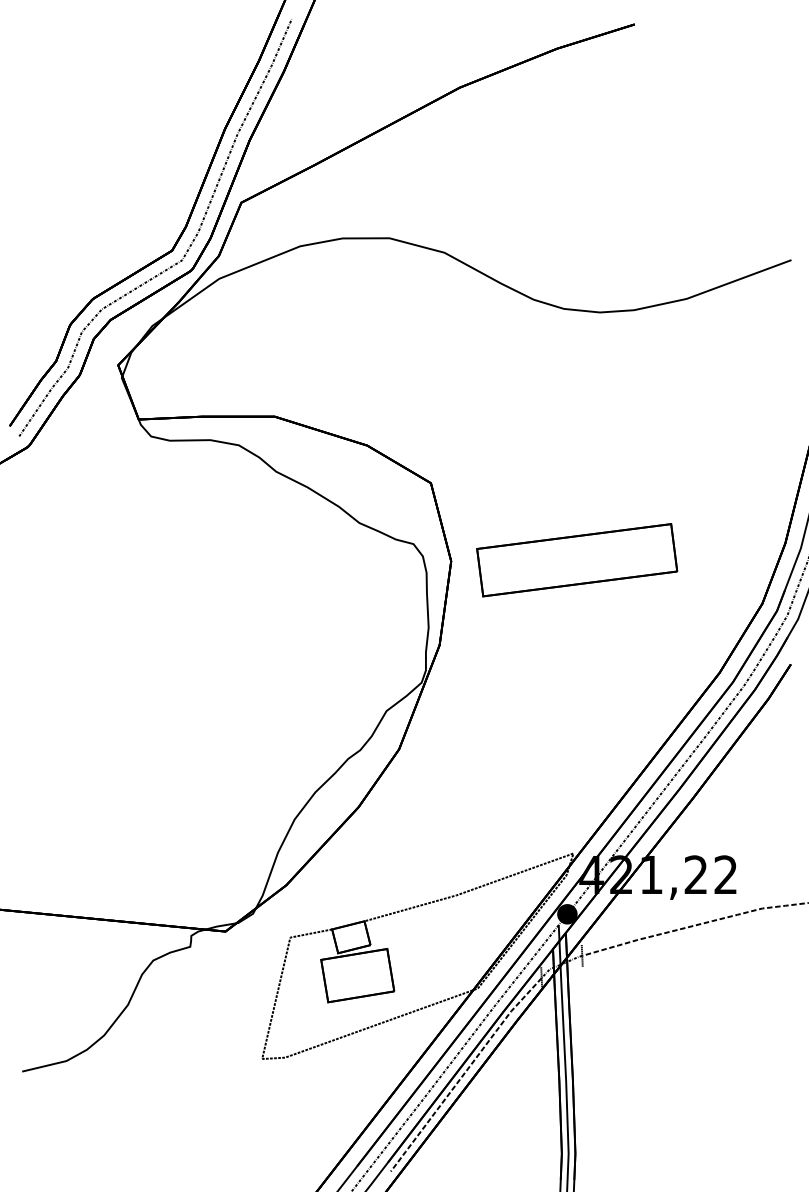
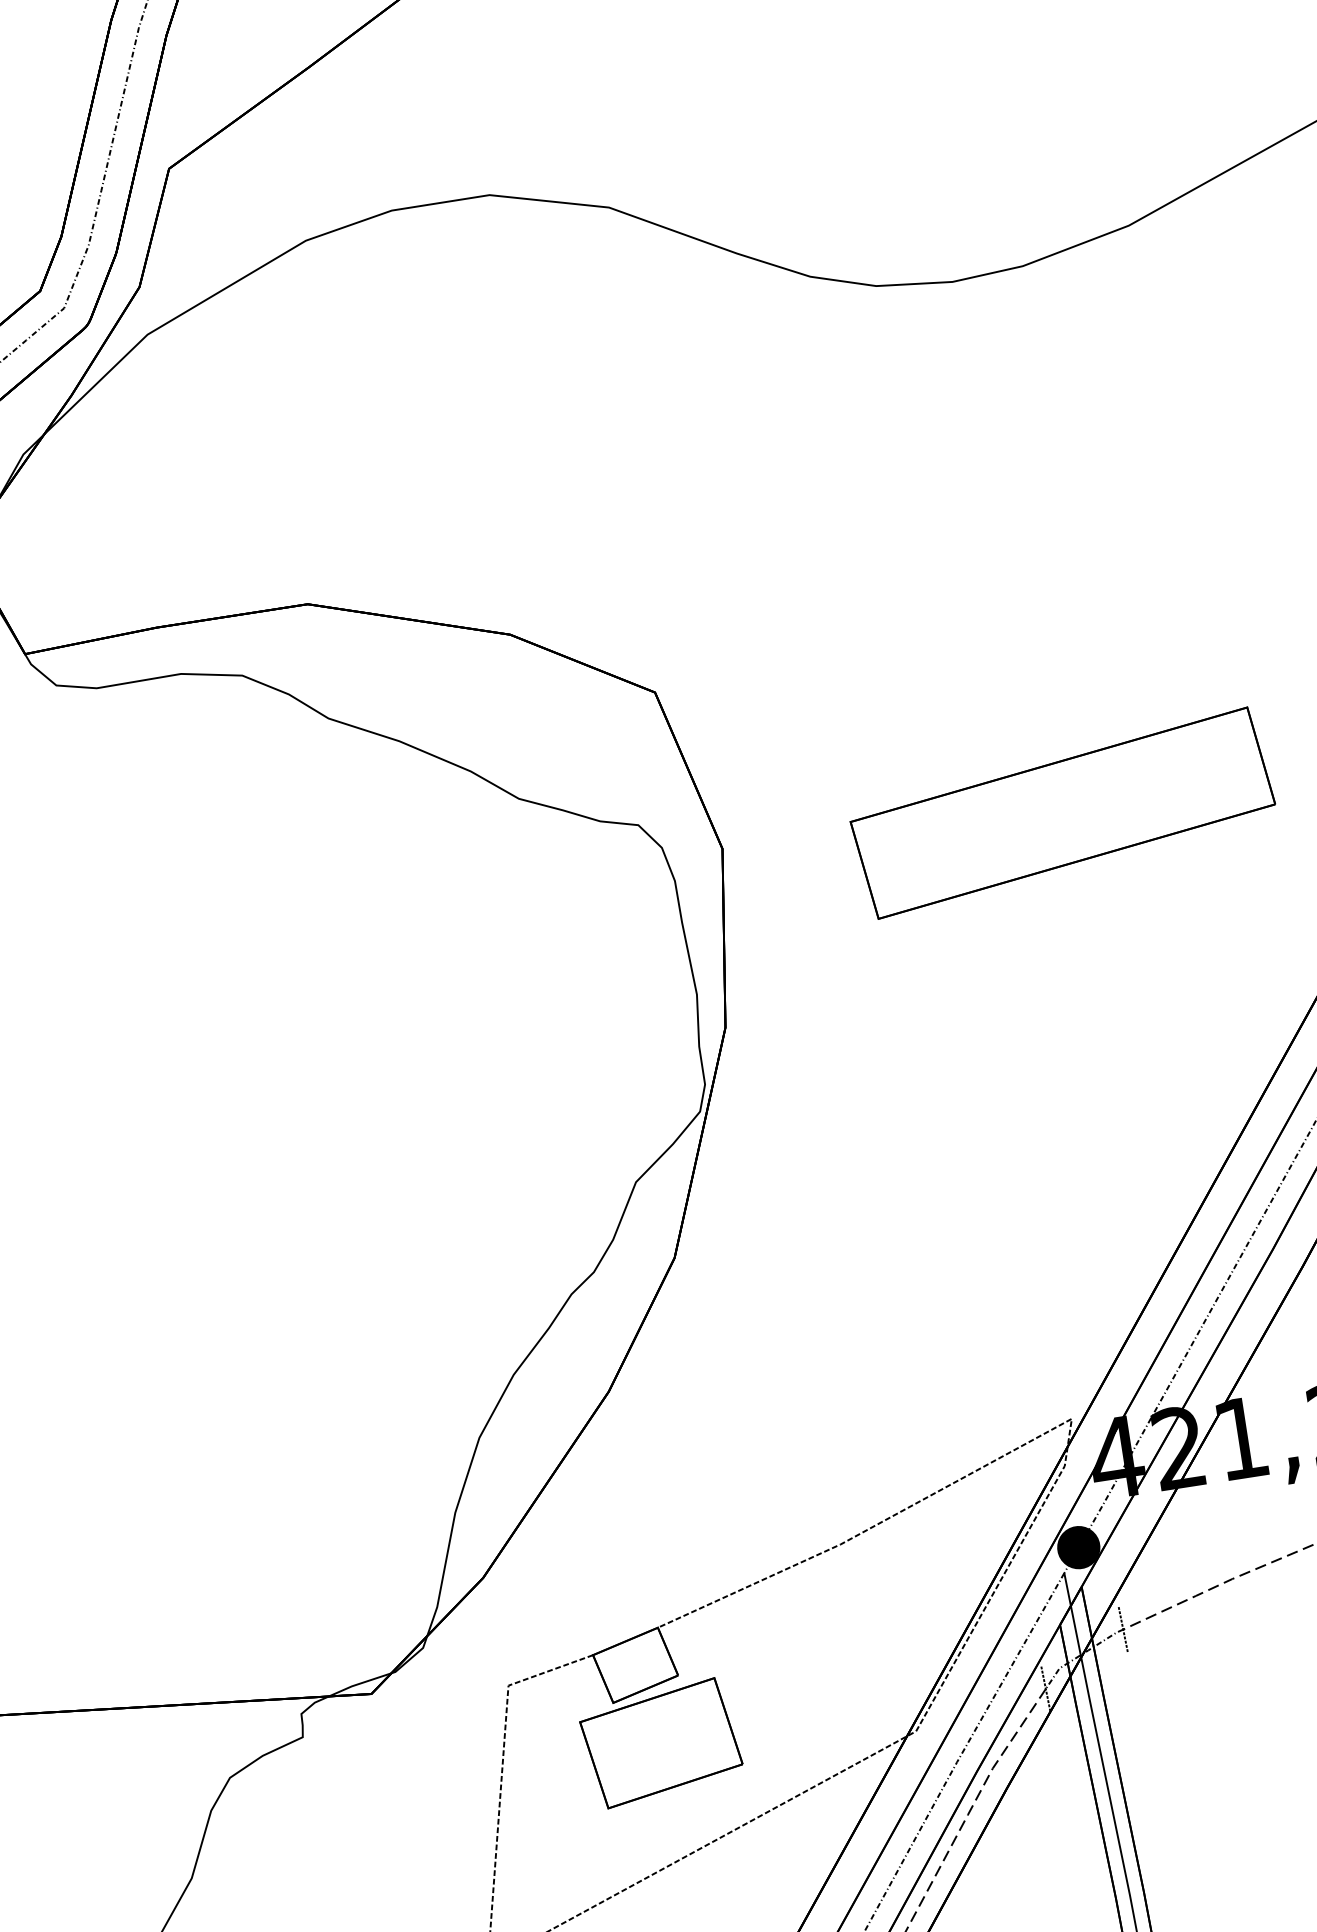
part: (577, 560) -> (1063, 813), moved

